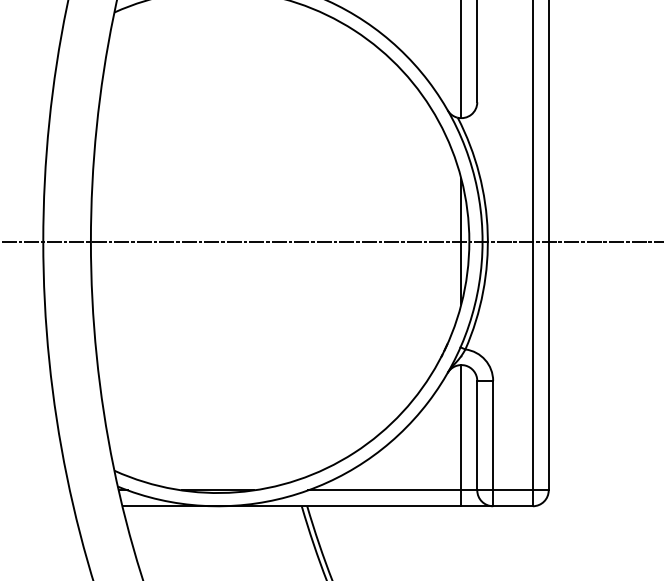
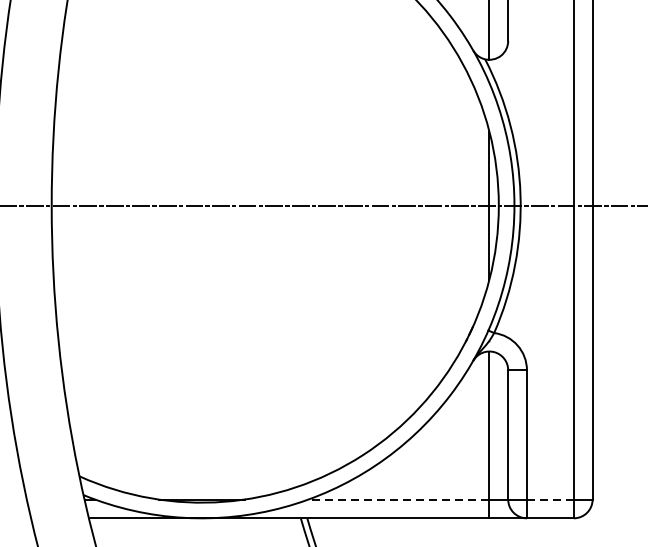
line: (384, 490) -> (398, 499), solid -> dashed
line: (513, 490) -> (550, 499), solid -> dashed

